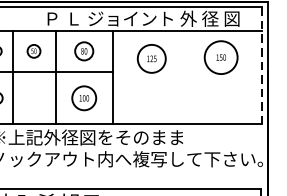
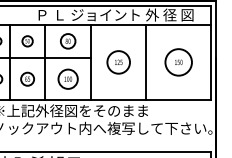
part: (220, 57) -> (178, 62), moved
part: (151, 58) -> (118, 62), moved
line: (261, 66) -> (211, 53), dashed -> solid
line: (181, 77) -> (146, 62), added
part: (33, 97) -> (27, 78), added

